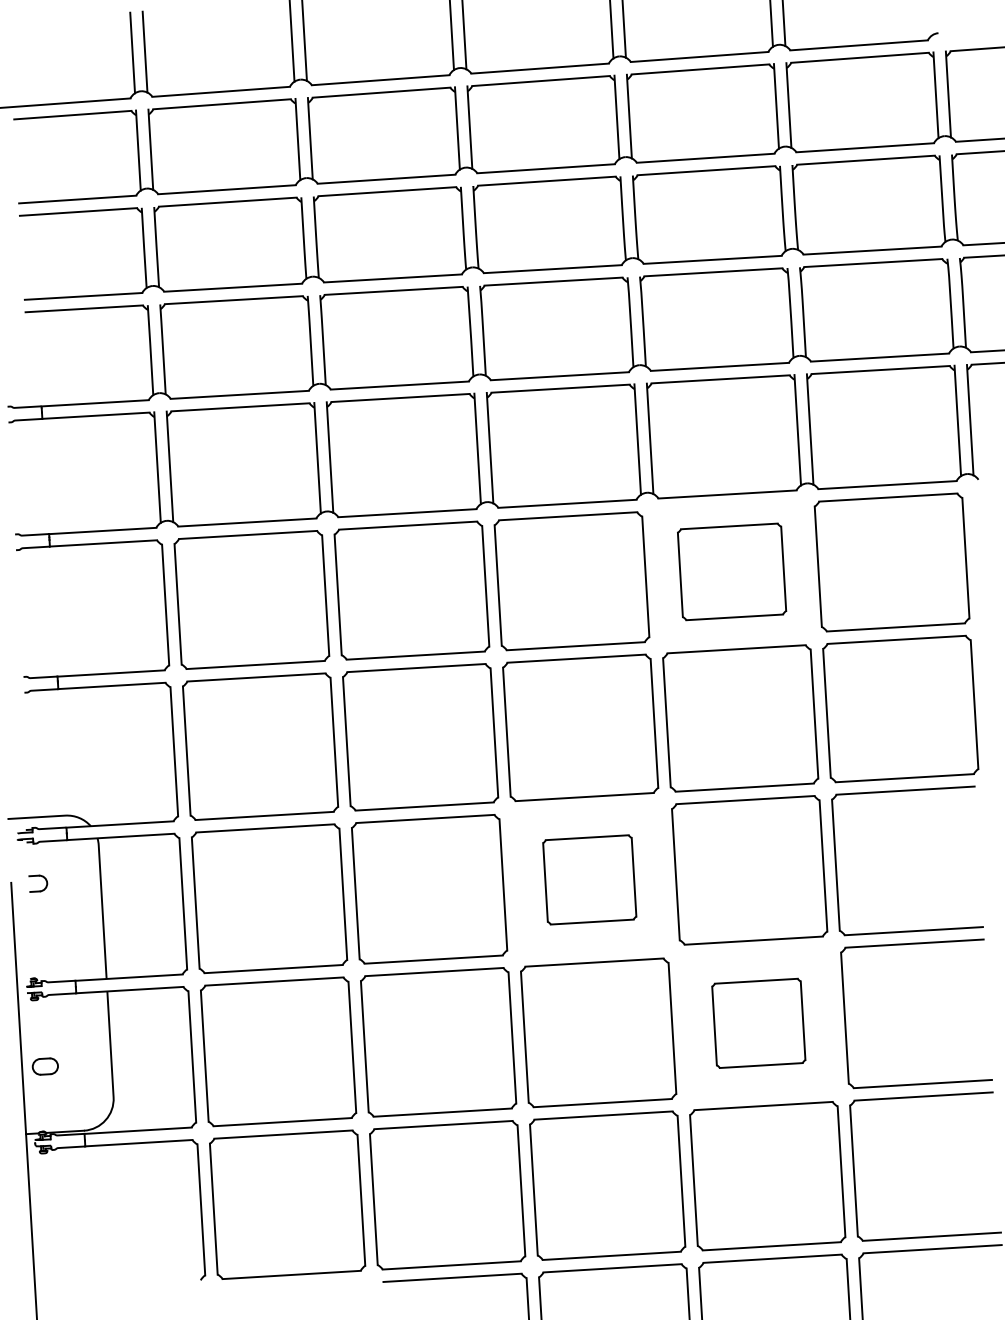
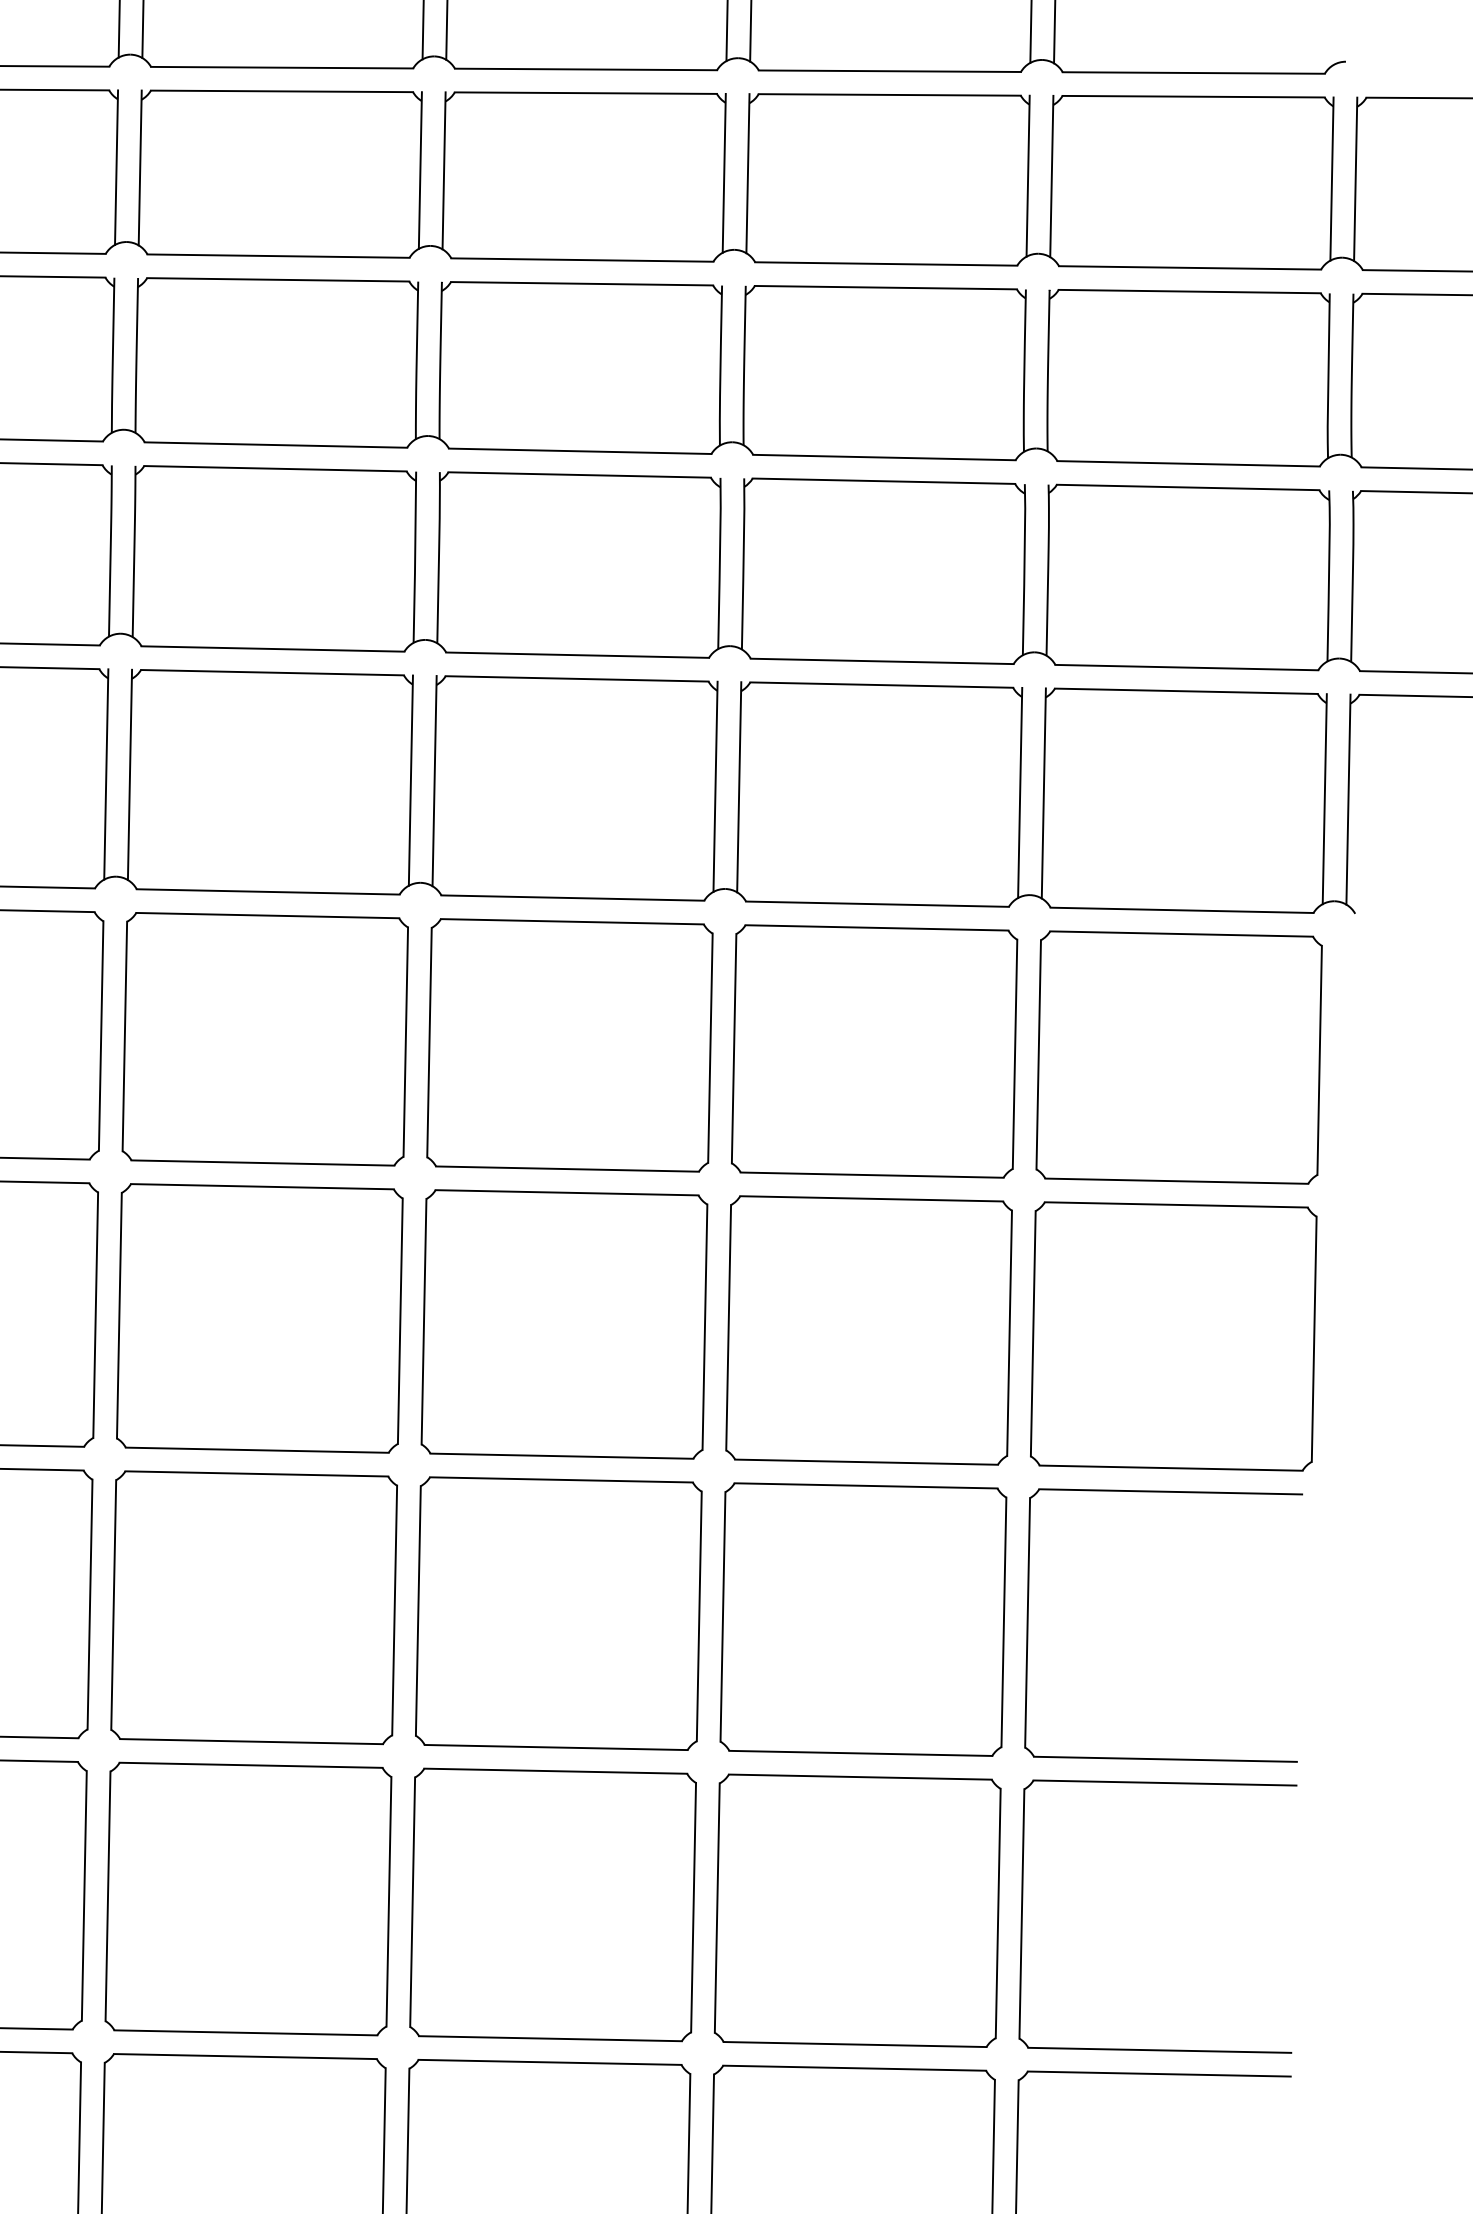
part: (731, 571) -> (873, 1050), size x1.43
part: (589, 879) -> (558, 1613), size x1.67
part: (758, 1023) -> (857, 1911), size x1.67

